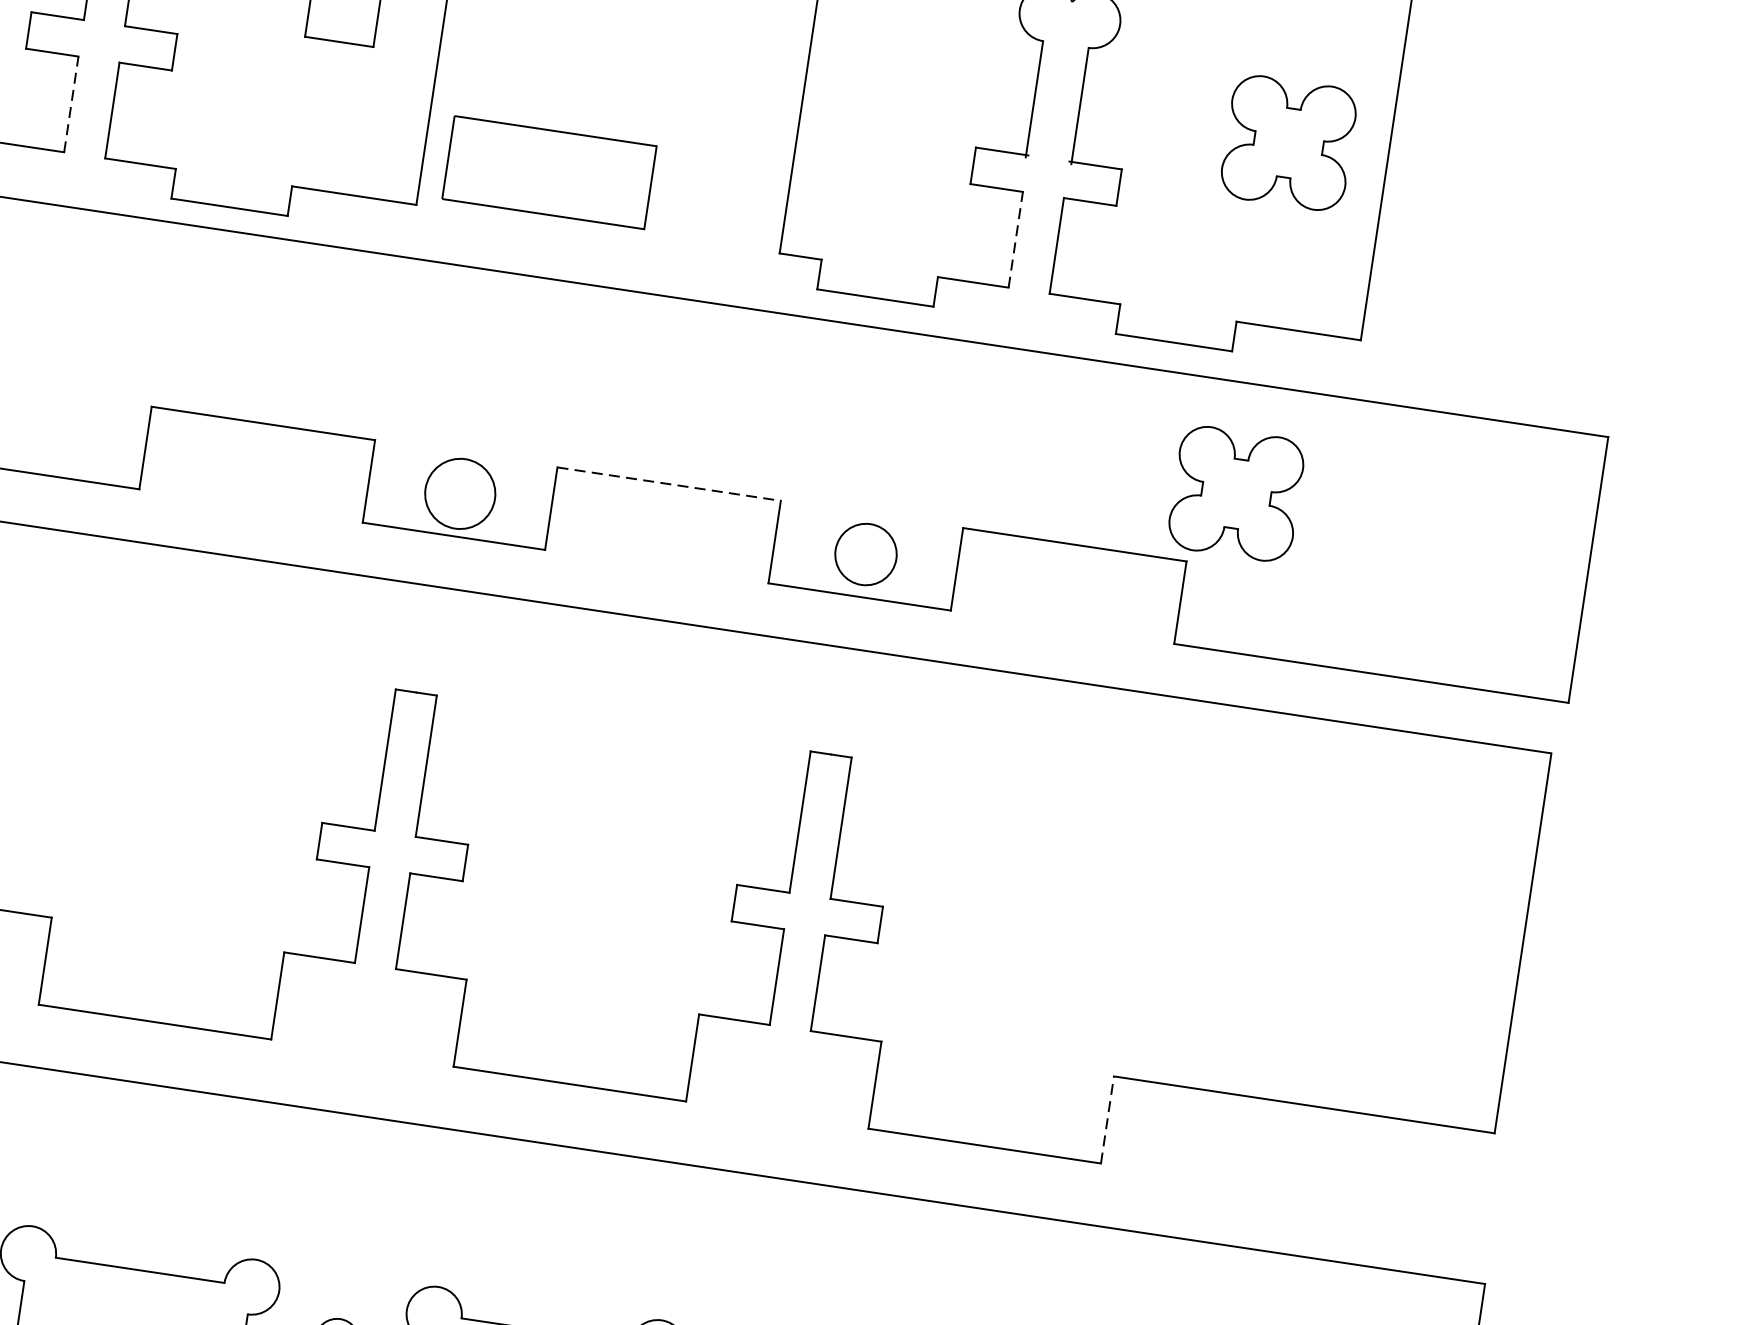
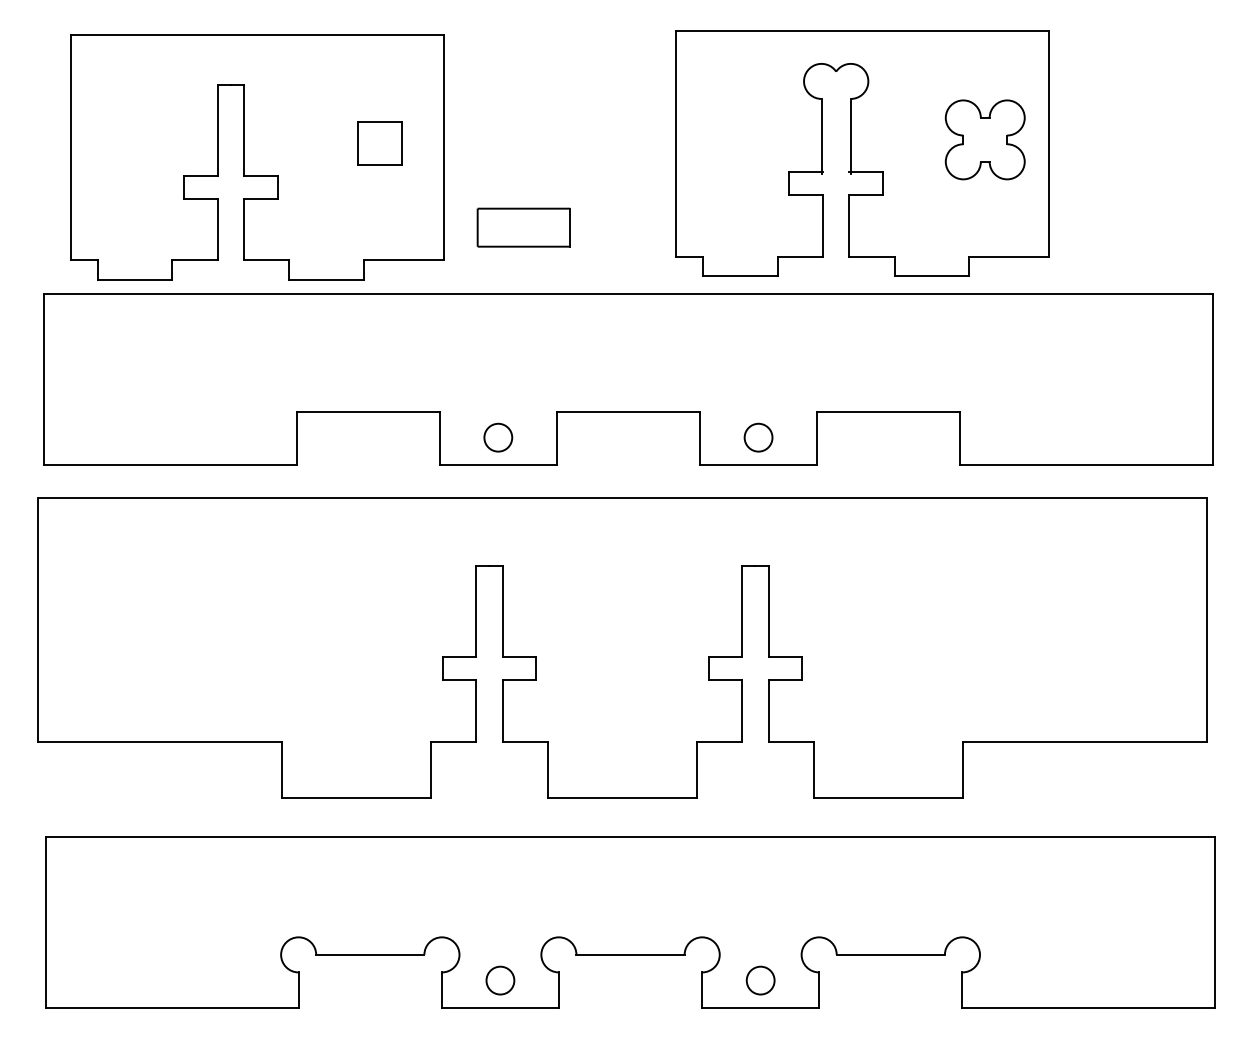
line: (70, 103) -> (217, 229), dashed -> solid
part: (548, 172) -> (523, 227), size x0.71
line: (1016, 240) -> (823, 226), dashed -> solid
line: (669, 483) -> (628, 411), dashed -> solid
circle: (460, 493) -> (498, 437), size x0.62
part: (1235, 493) -> (984, 364), removed
circle: (865, 554) -> (758, 437), size x0.71
line: (1108, 1119) -> (963, 769), dashed -> solid

